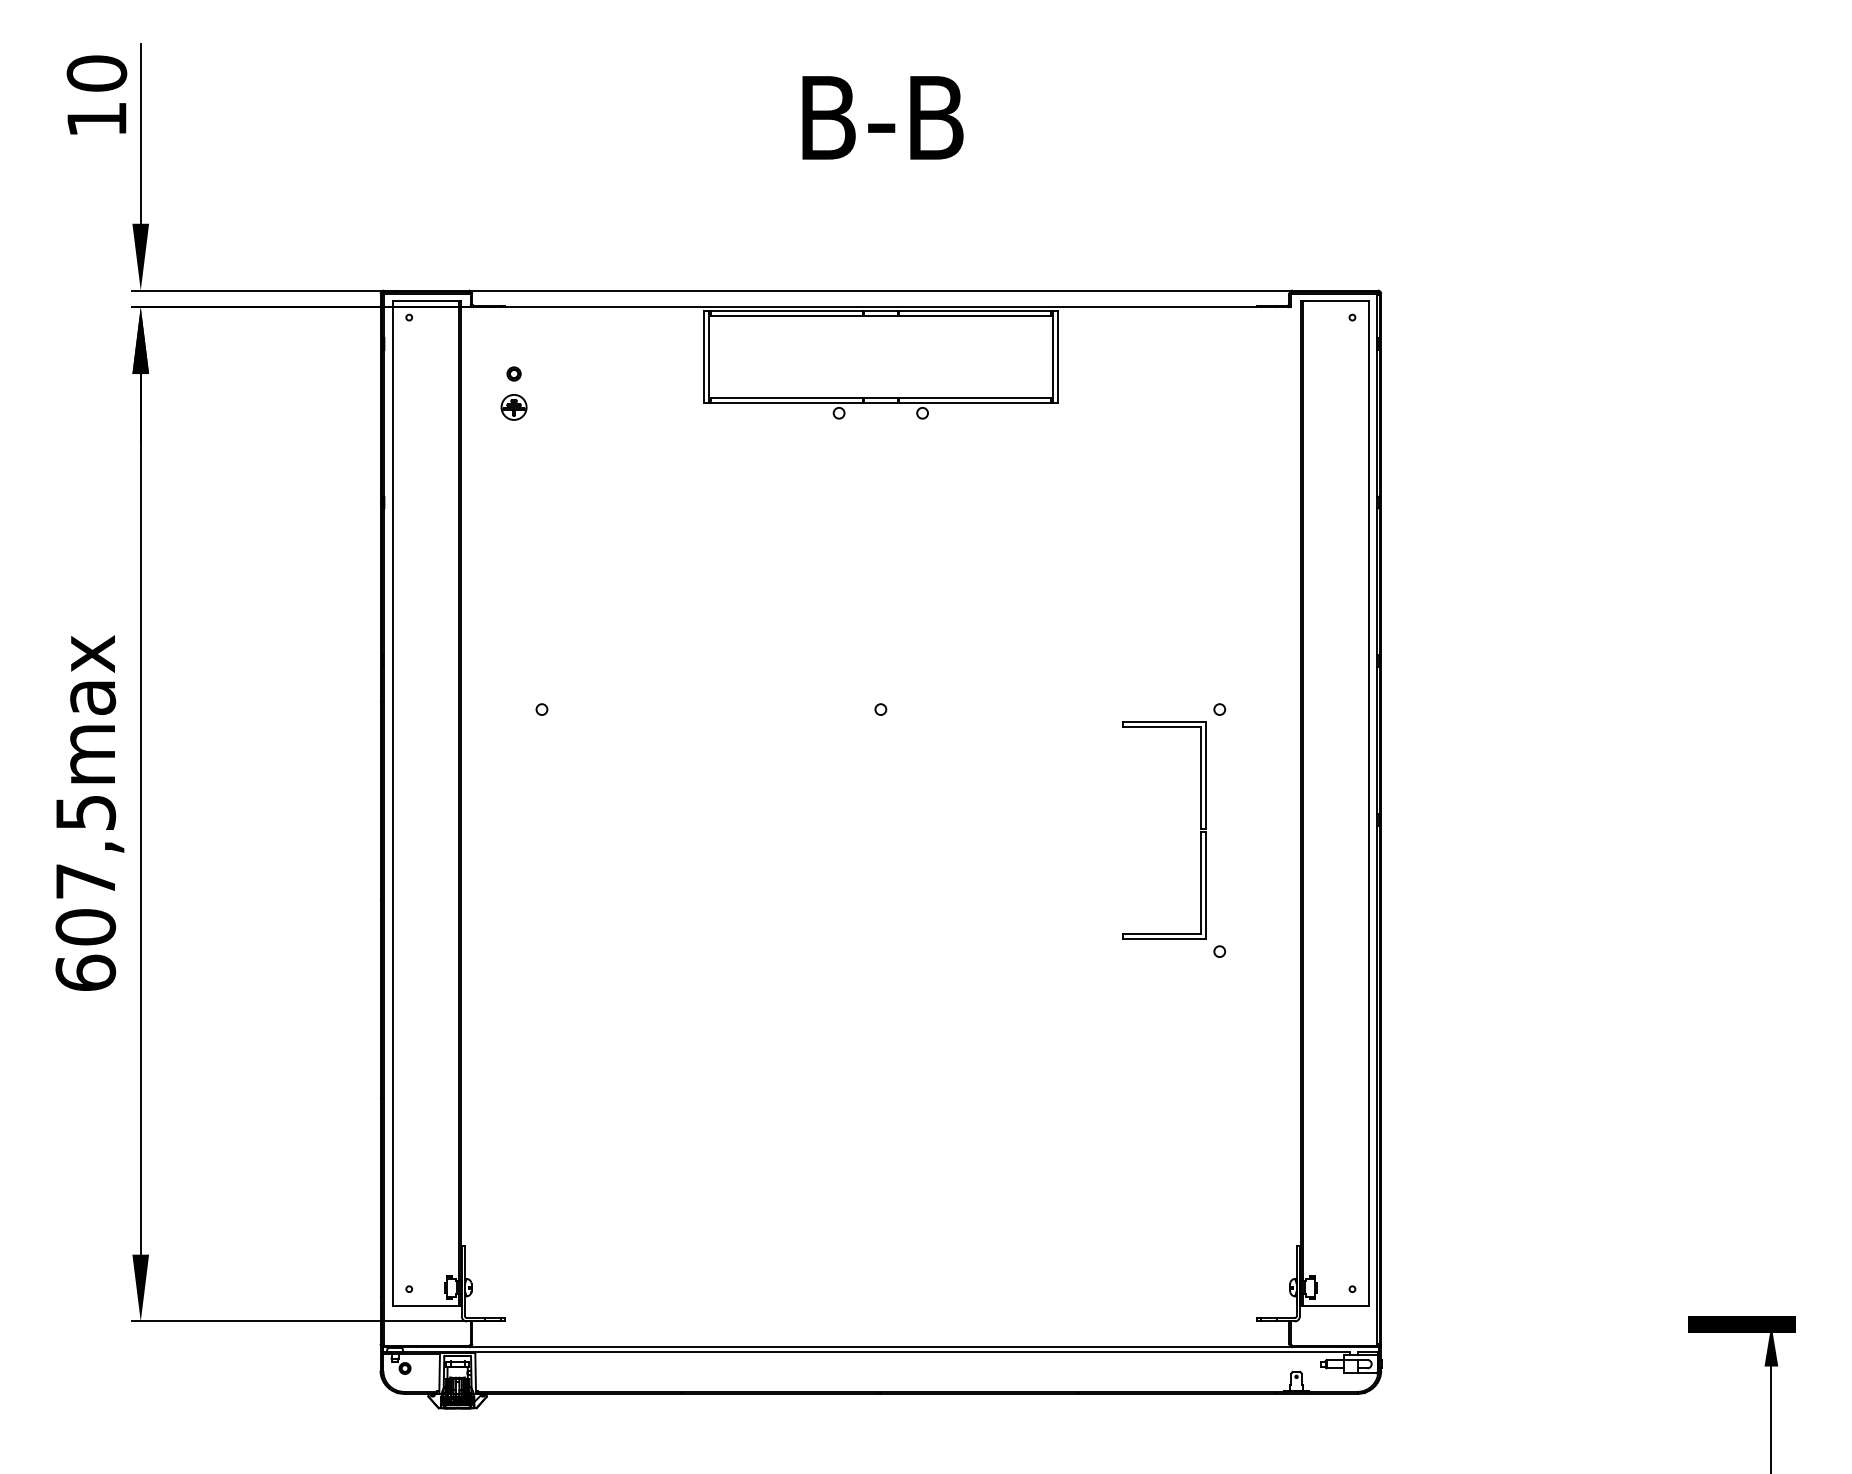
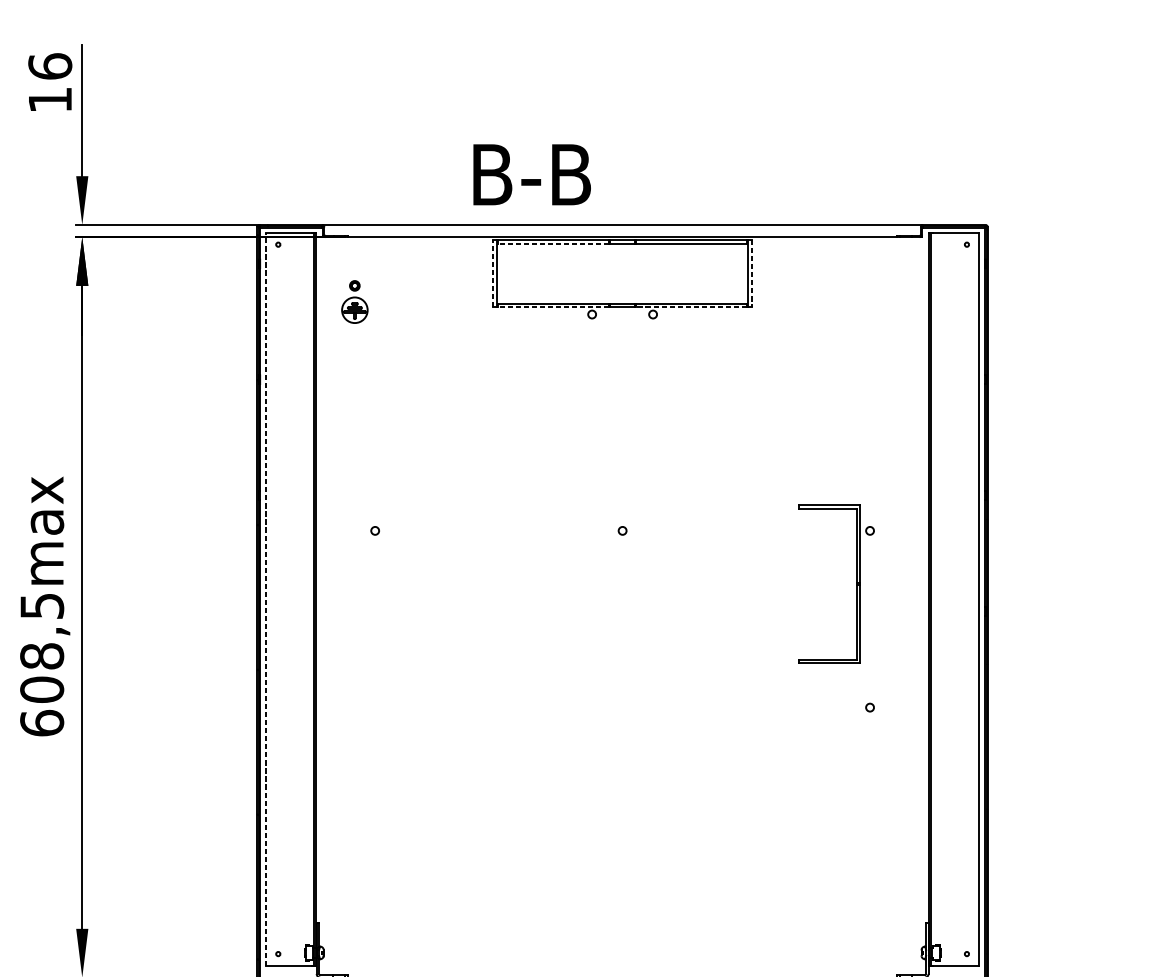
text: (96, 73) -> (49, 66), 10 -> 16
text: (882, 117) -> (531, 174), moved
line: (786, 316) -> (553, 243), solid -> dashed
line: (703, 357) -> (493, 273), solid -> dashed
line: (1057, 357) -> (751, 273), solid -> dashed
line: (786, 403) -> (553, 307), solid -> dashed
line: (975, 403) -> (691, 307), solid -> dashed
part: (513, 407) -> (354, 310), size x1.4
line: (392, 803) -> (266, 599), solid -> dashed
part: (1200, 829) -> (855, 583), moved
text: (85, 881) -> (41, 656), 607,5max -> 608,5max

